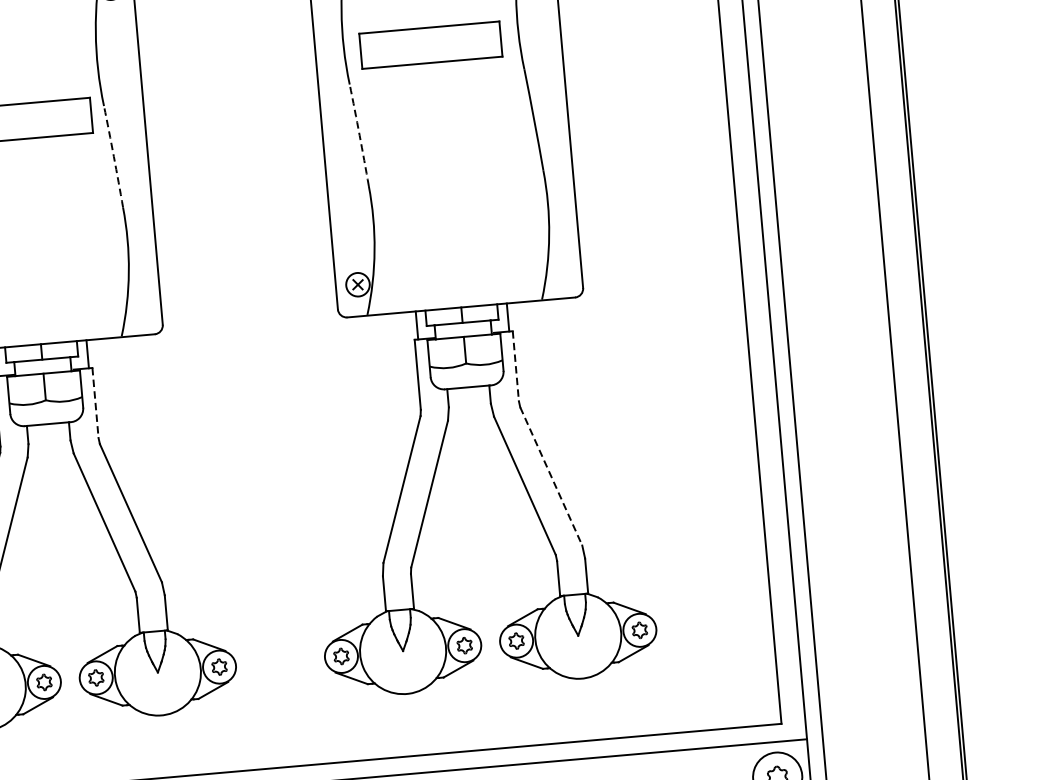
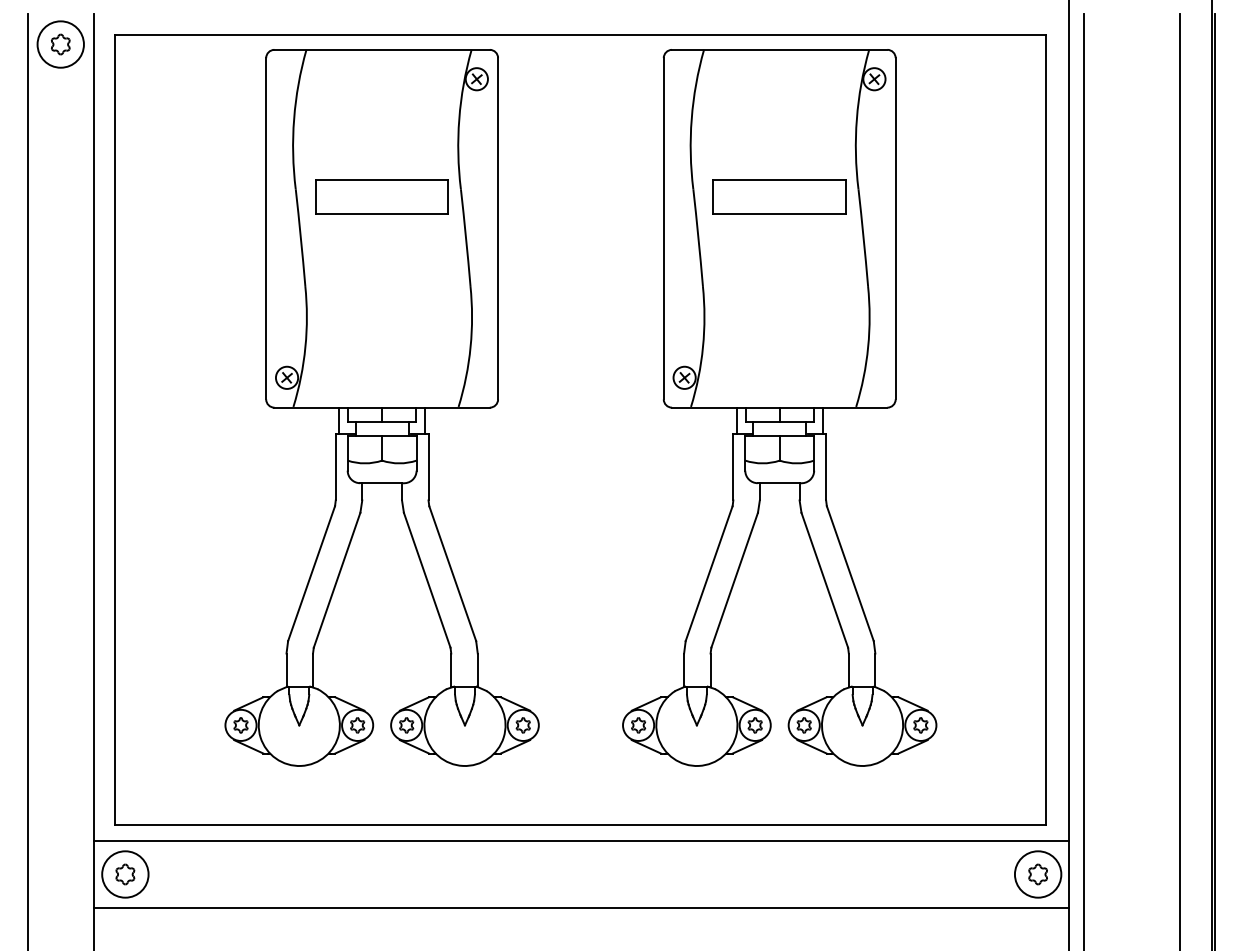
part: (430, 44) -> (779, 196), moved
arc: (359, 135) -> (698, 237), dashed -> solid
arc: (114, 156) -> (466, 237), dashed -> solid
line: (516, 366) -> (826, 467), dashed -> solid
line: (95, 403) -> (428, 467), dashed -> solid
line: (551, 477) -> (850, 574), dashed -> solid

